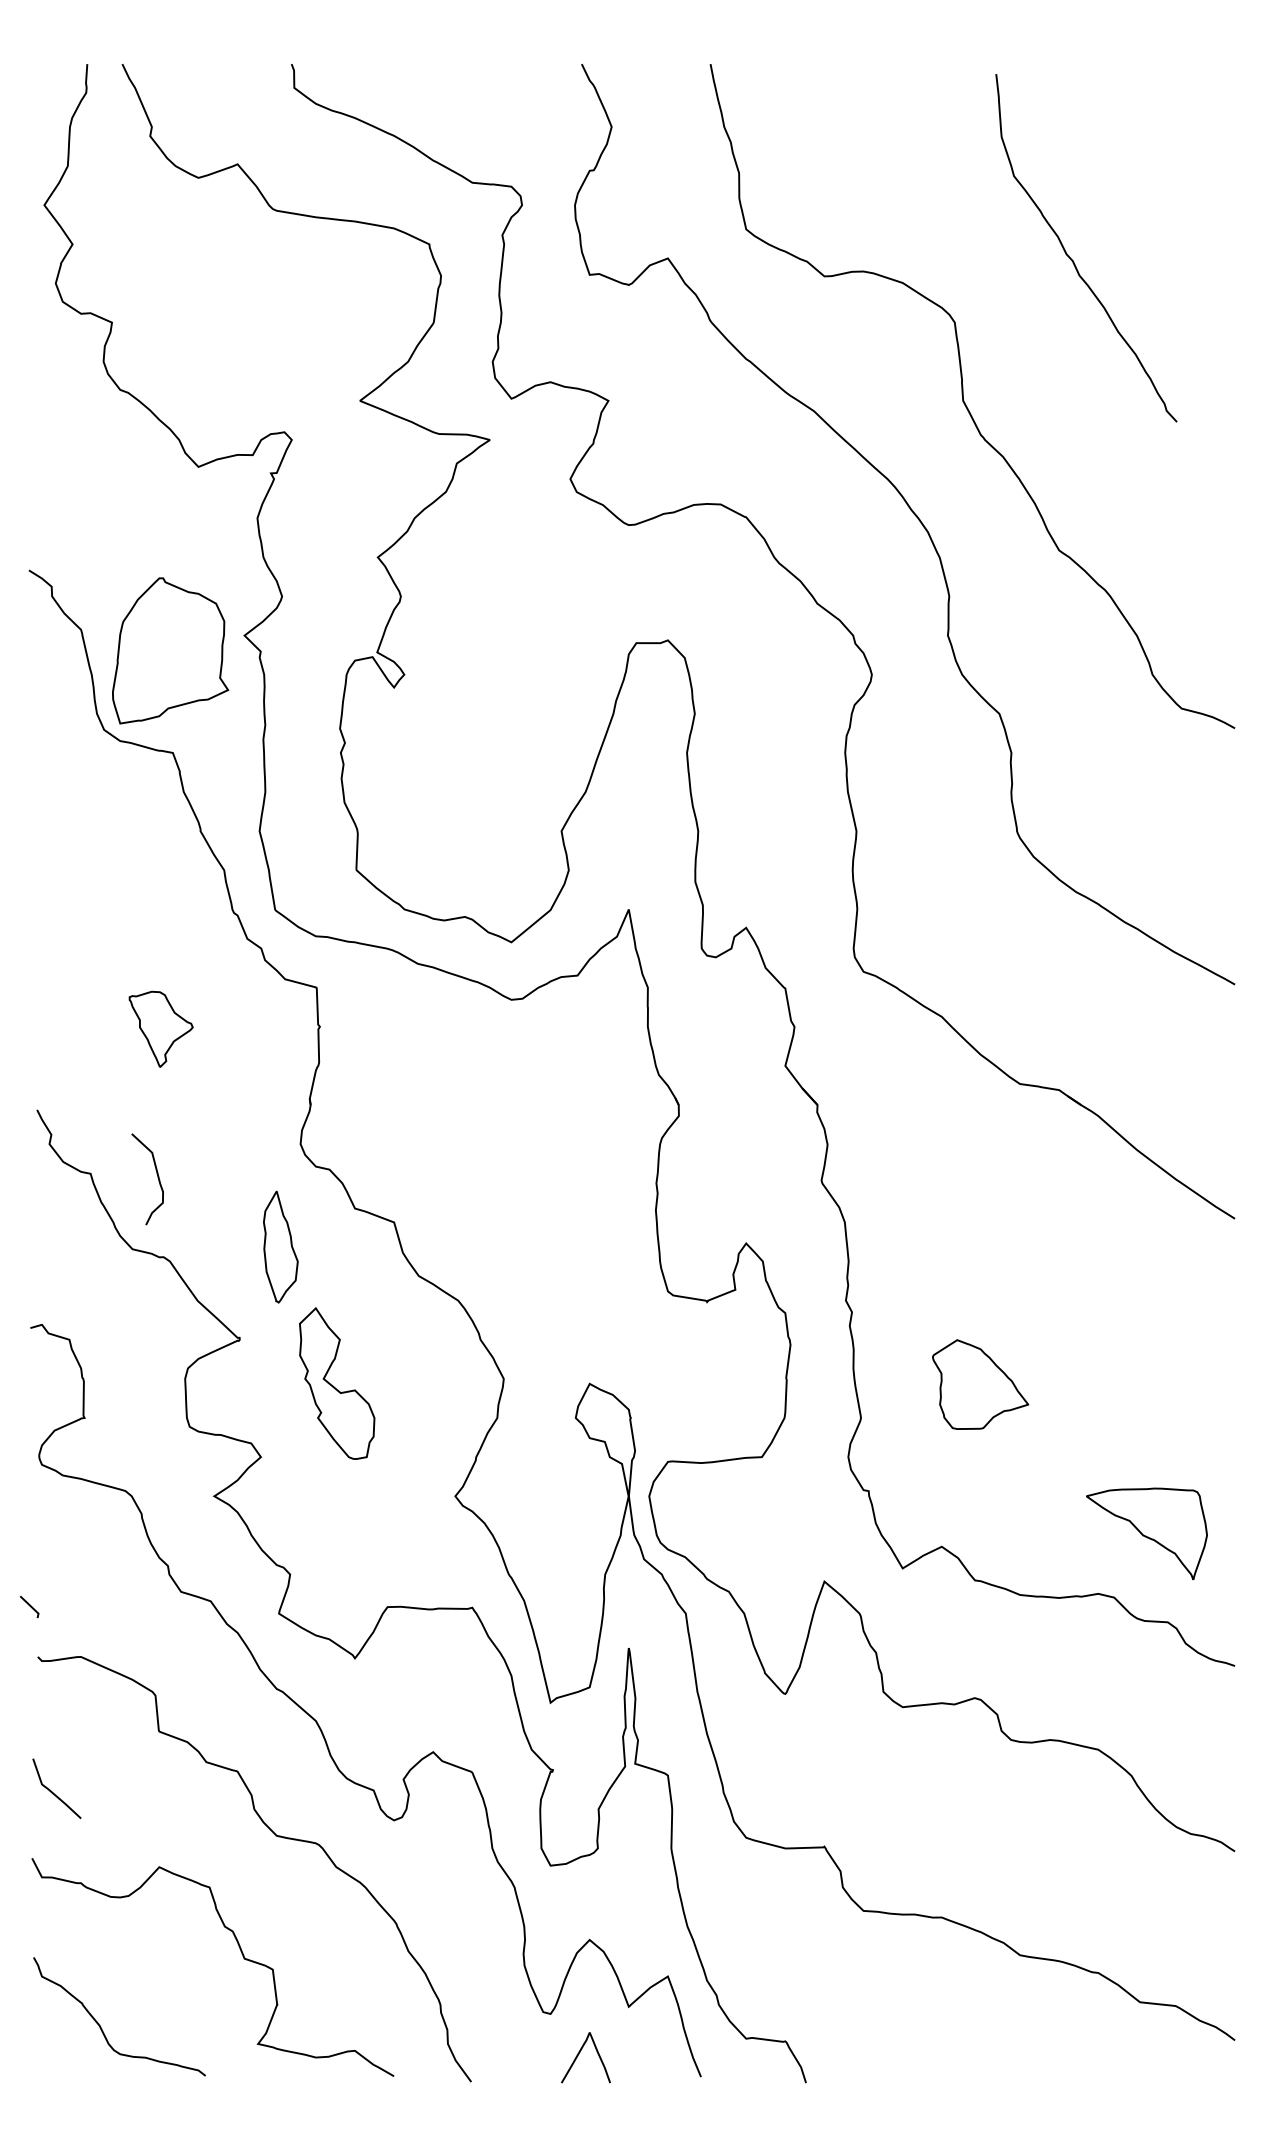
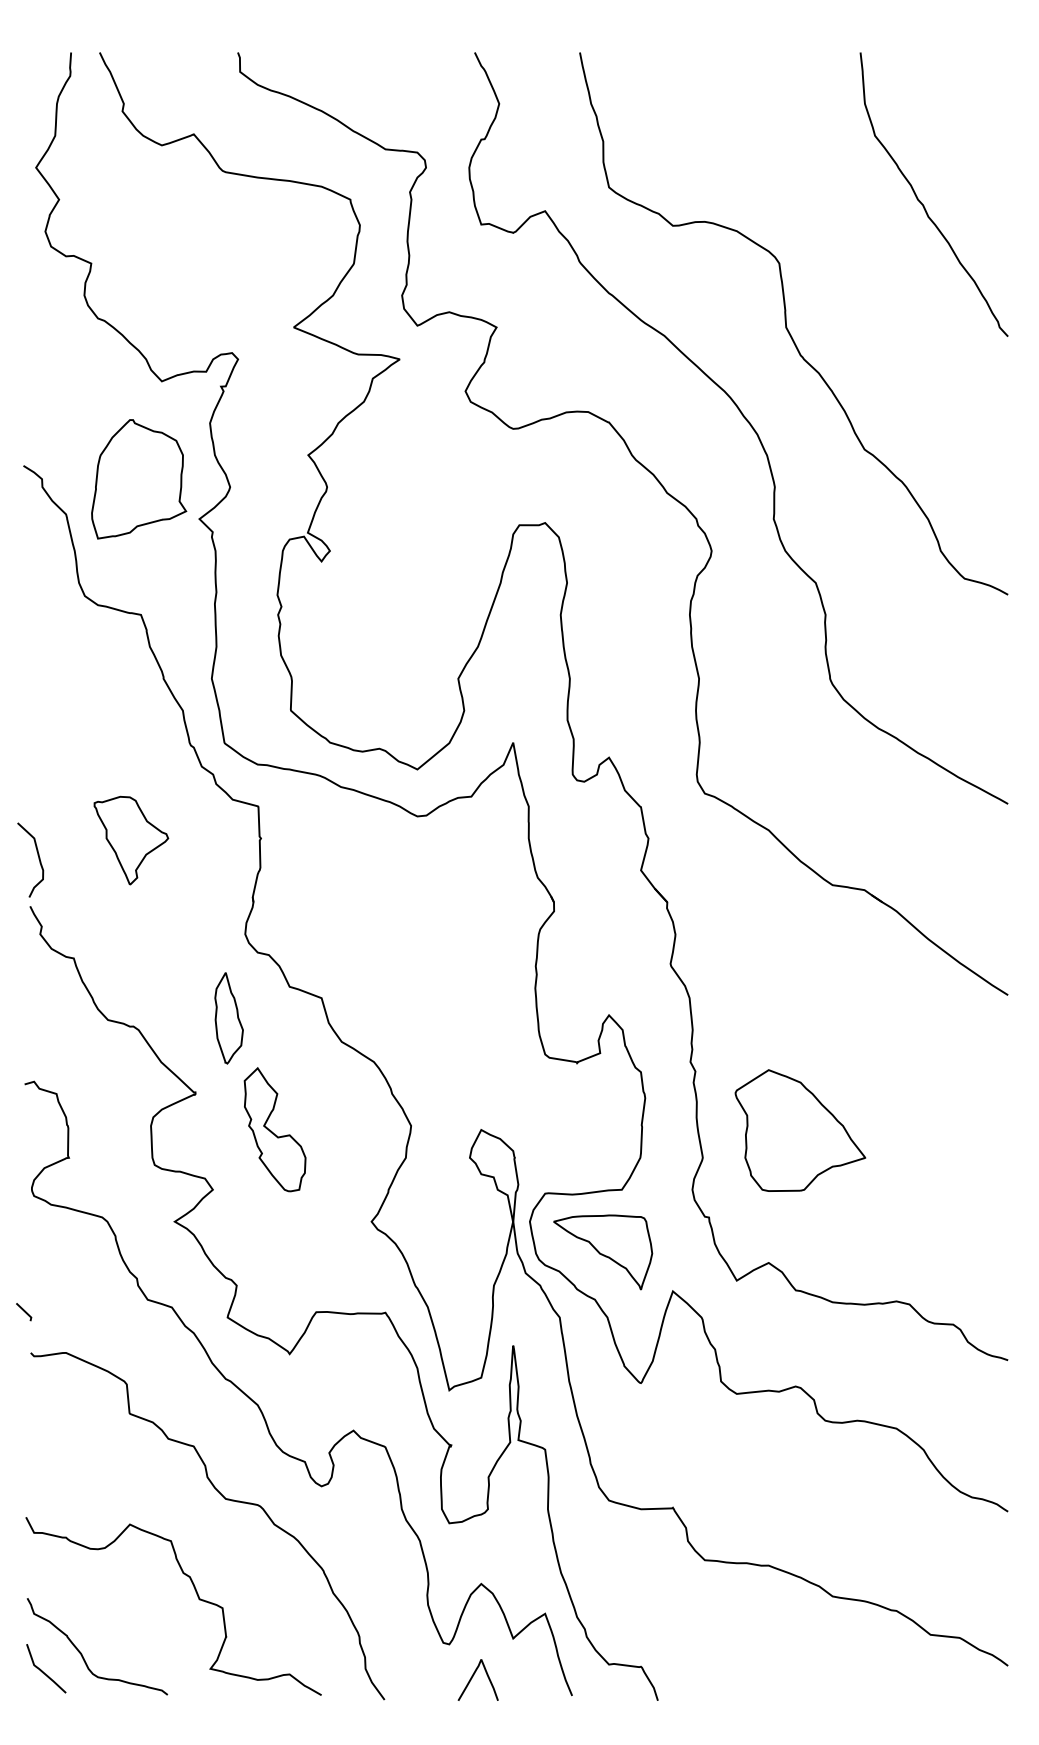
curve: (1073, 260) -> (923, 204), moved
part: (170, 650) -> (139, 478), moved
part: (161, 1028) -> (131, 839), size x1.43
curve: (157, 1178) -> (38, 859), moved
part: (980, 1384) -> (800, 1130), size x1.67
part: (1146, 1533) -> (602, 1252), moved
curve: (52, 1791) -> (42, 1670), moved

